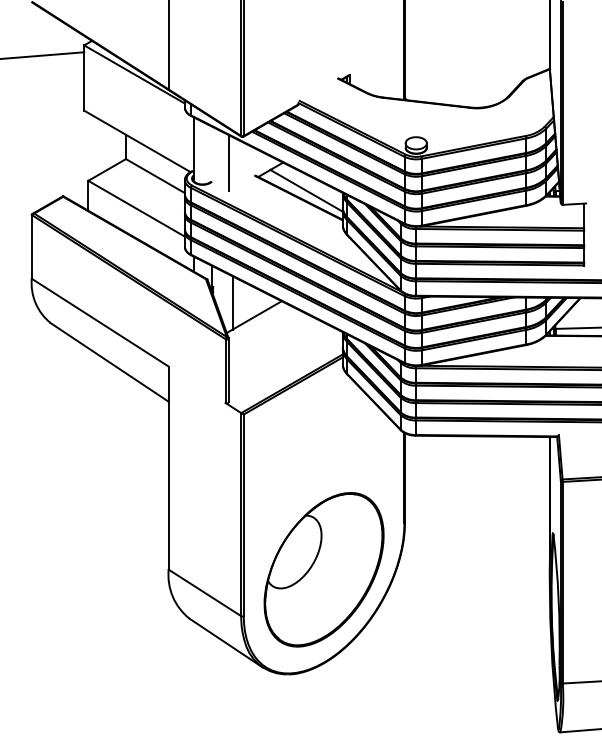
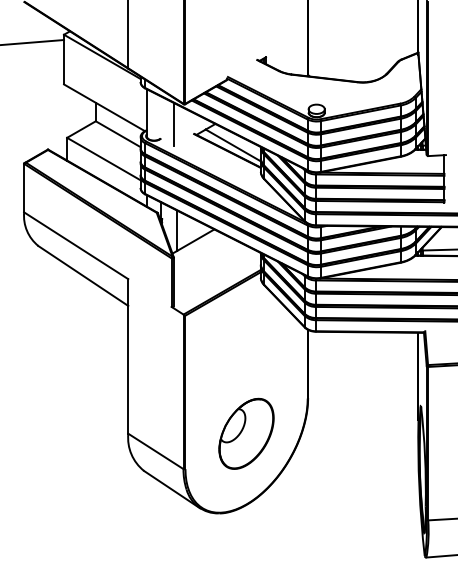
part: (323, 569) -> (246, 433), size x0.6

